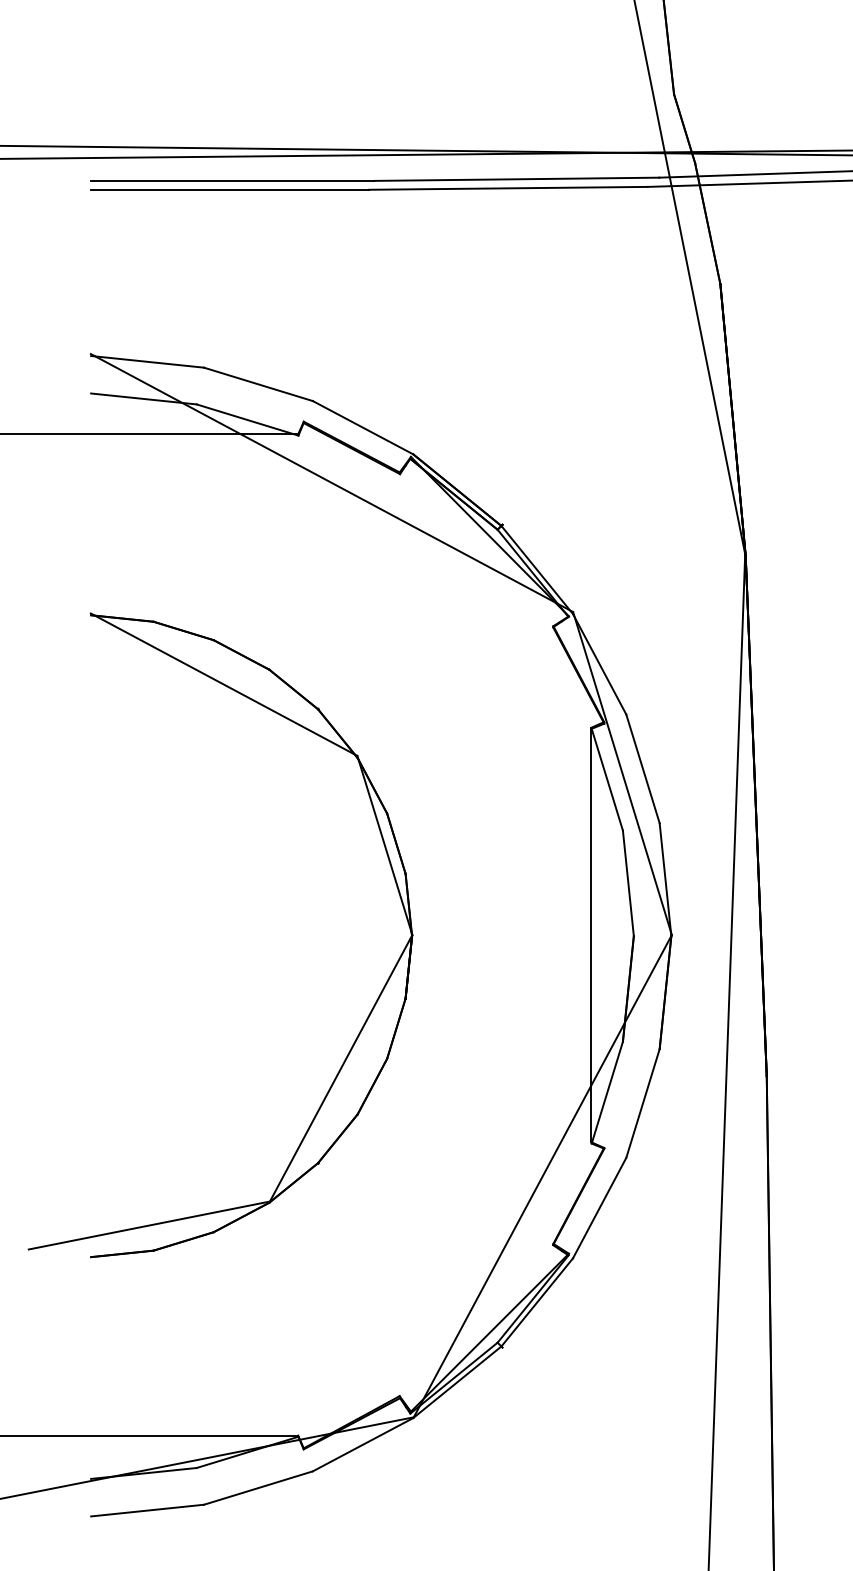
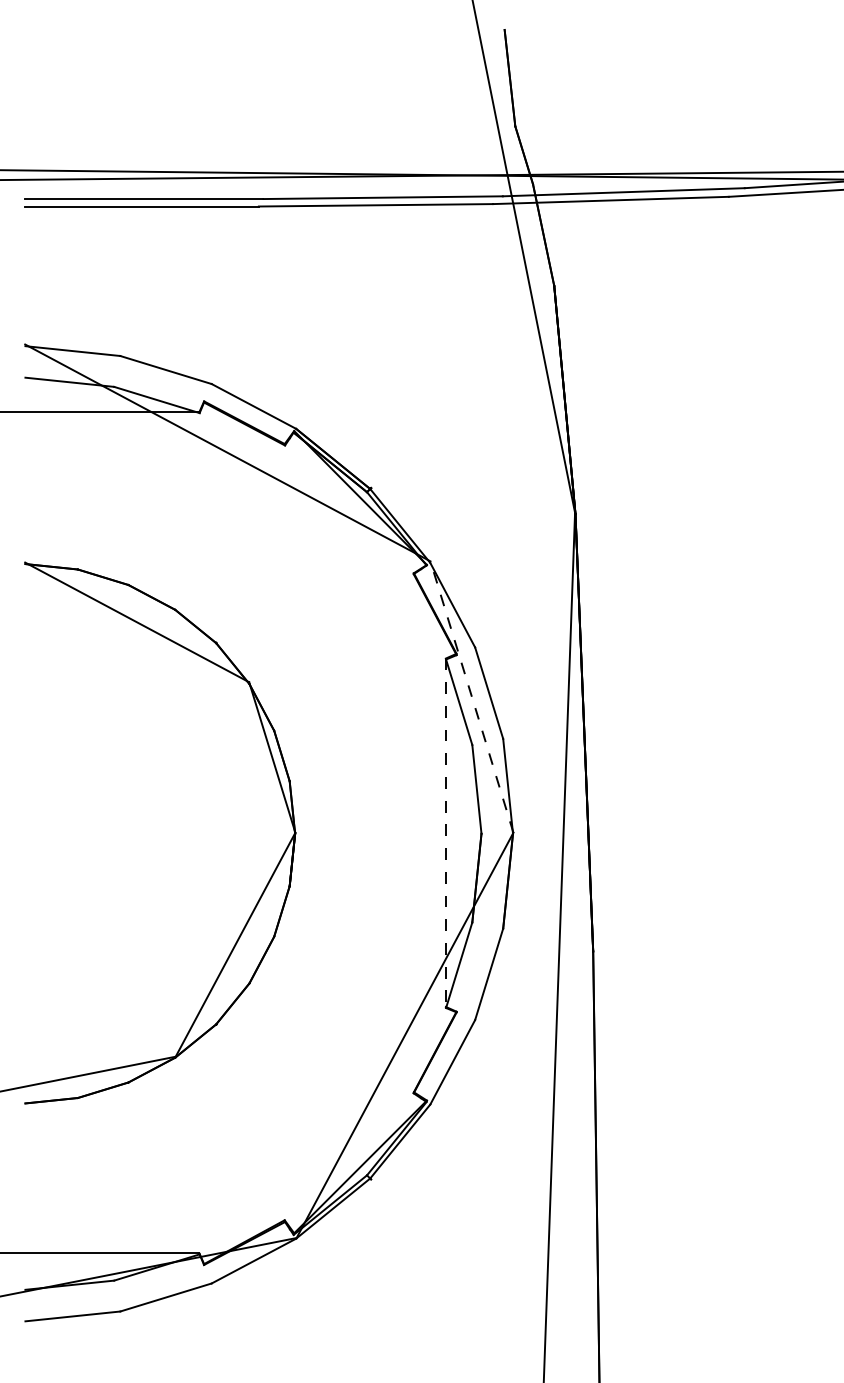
line: (621, 774) -> (471, 697), solid -> dashed
line: (591, 935) -> (445, 833), solid -> dashed

